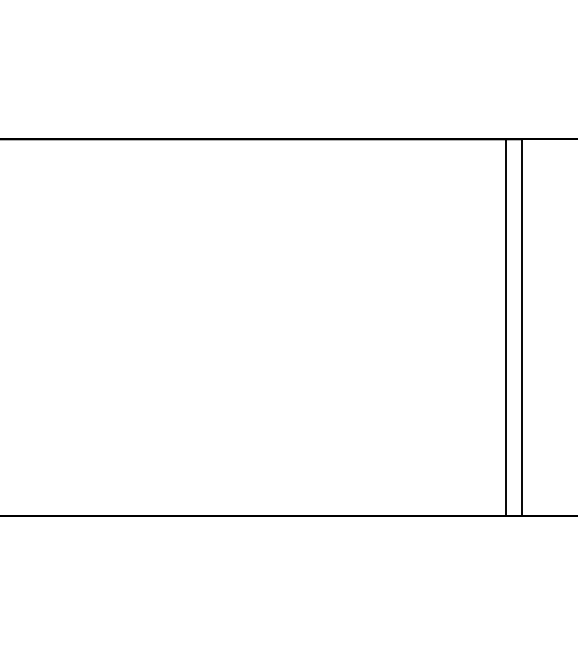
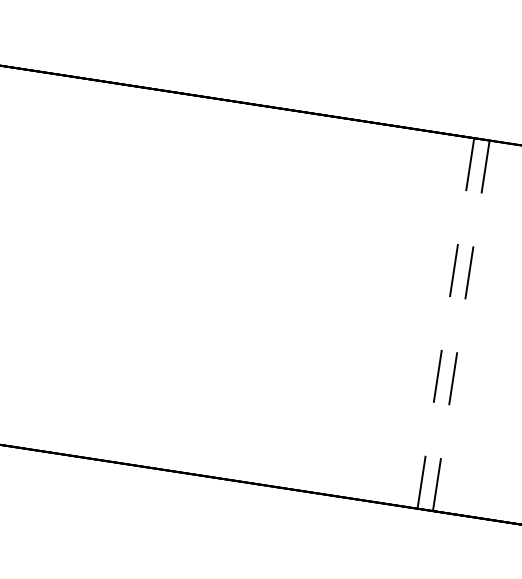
line: (505, 327) -> (445, 323), solid -> dashed
line: (521, 327) -> (461, 325), solid -> dashed

